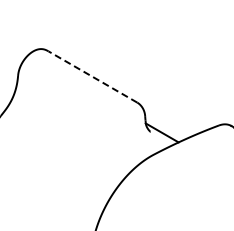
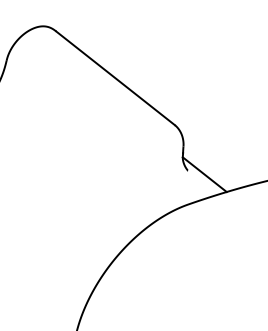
line: (92, 76) -> (115, 77), dashed -> solid

